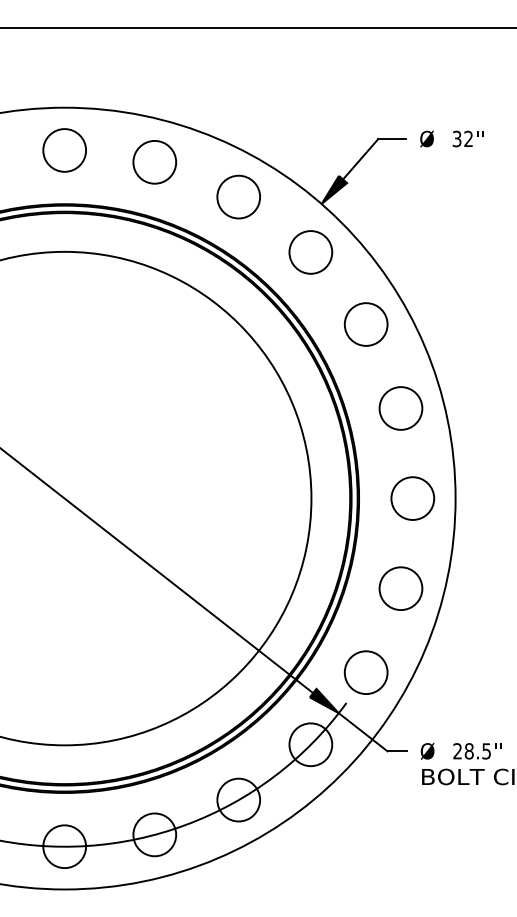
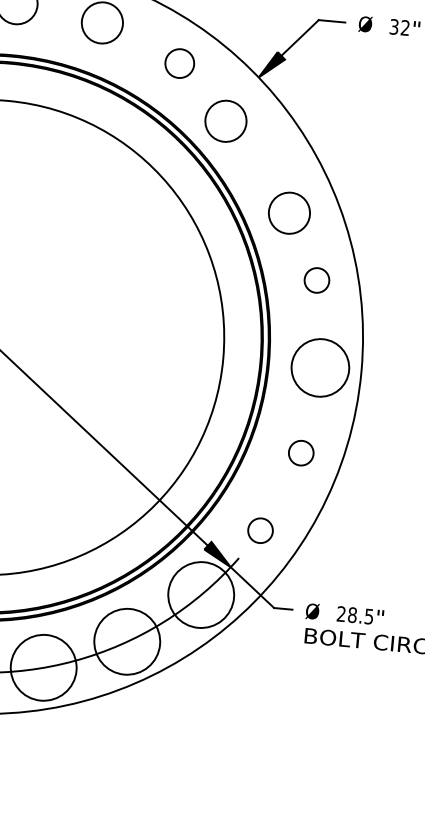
circle: (238, 196) -> (179, 63), size x0.7
circle: (310, 252) -> (225, 121), moved
circle: (365, 324) -> (288, 213), moved
circle: (400, 408) -> (316, 280), size x0.6
circle: (412, 498) -> (320, 367), size x1.4
circle: (400, 588) -> (300, 453), size x0.6
circle: (365, 672) -> (259, 530), size x0.6
circle: (310, 744) -> (200, 594), size x1.6
circle: (238, 799) -> (127, 641), size x1.6
circle: (154, 834) -> (43, 667), size x1.6

